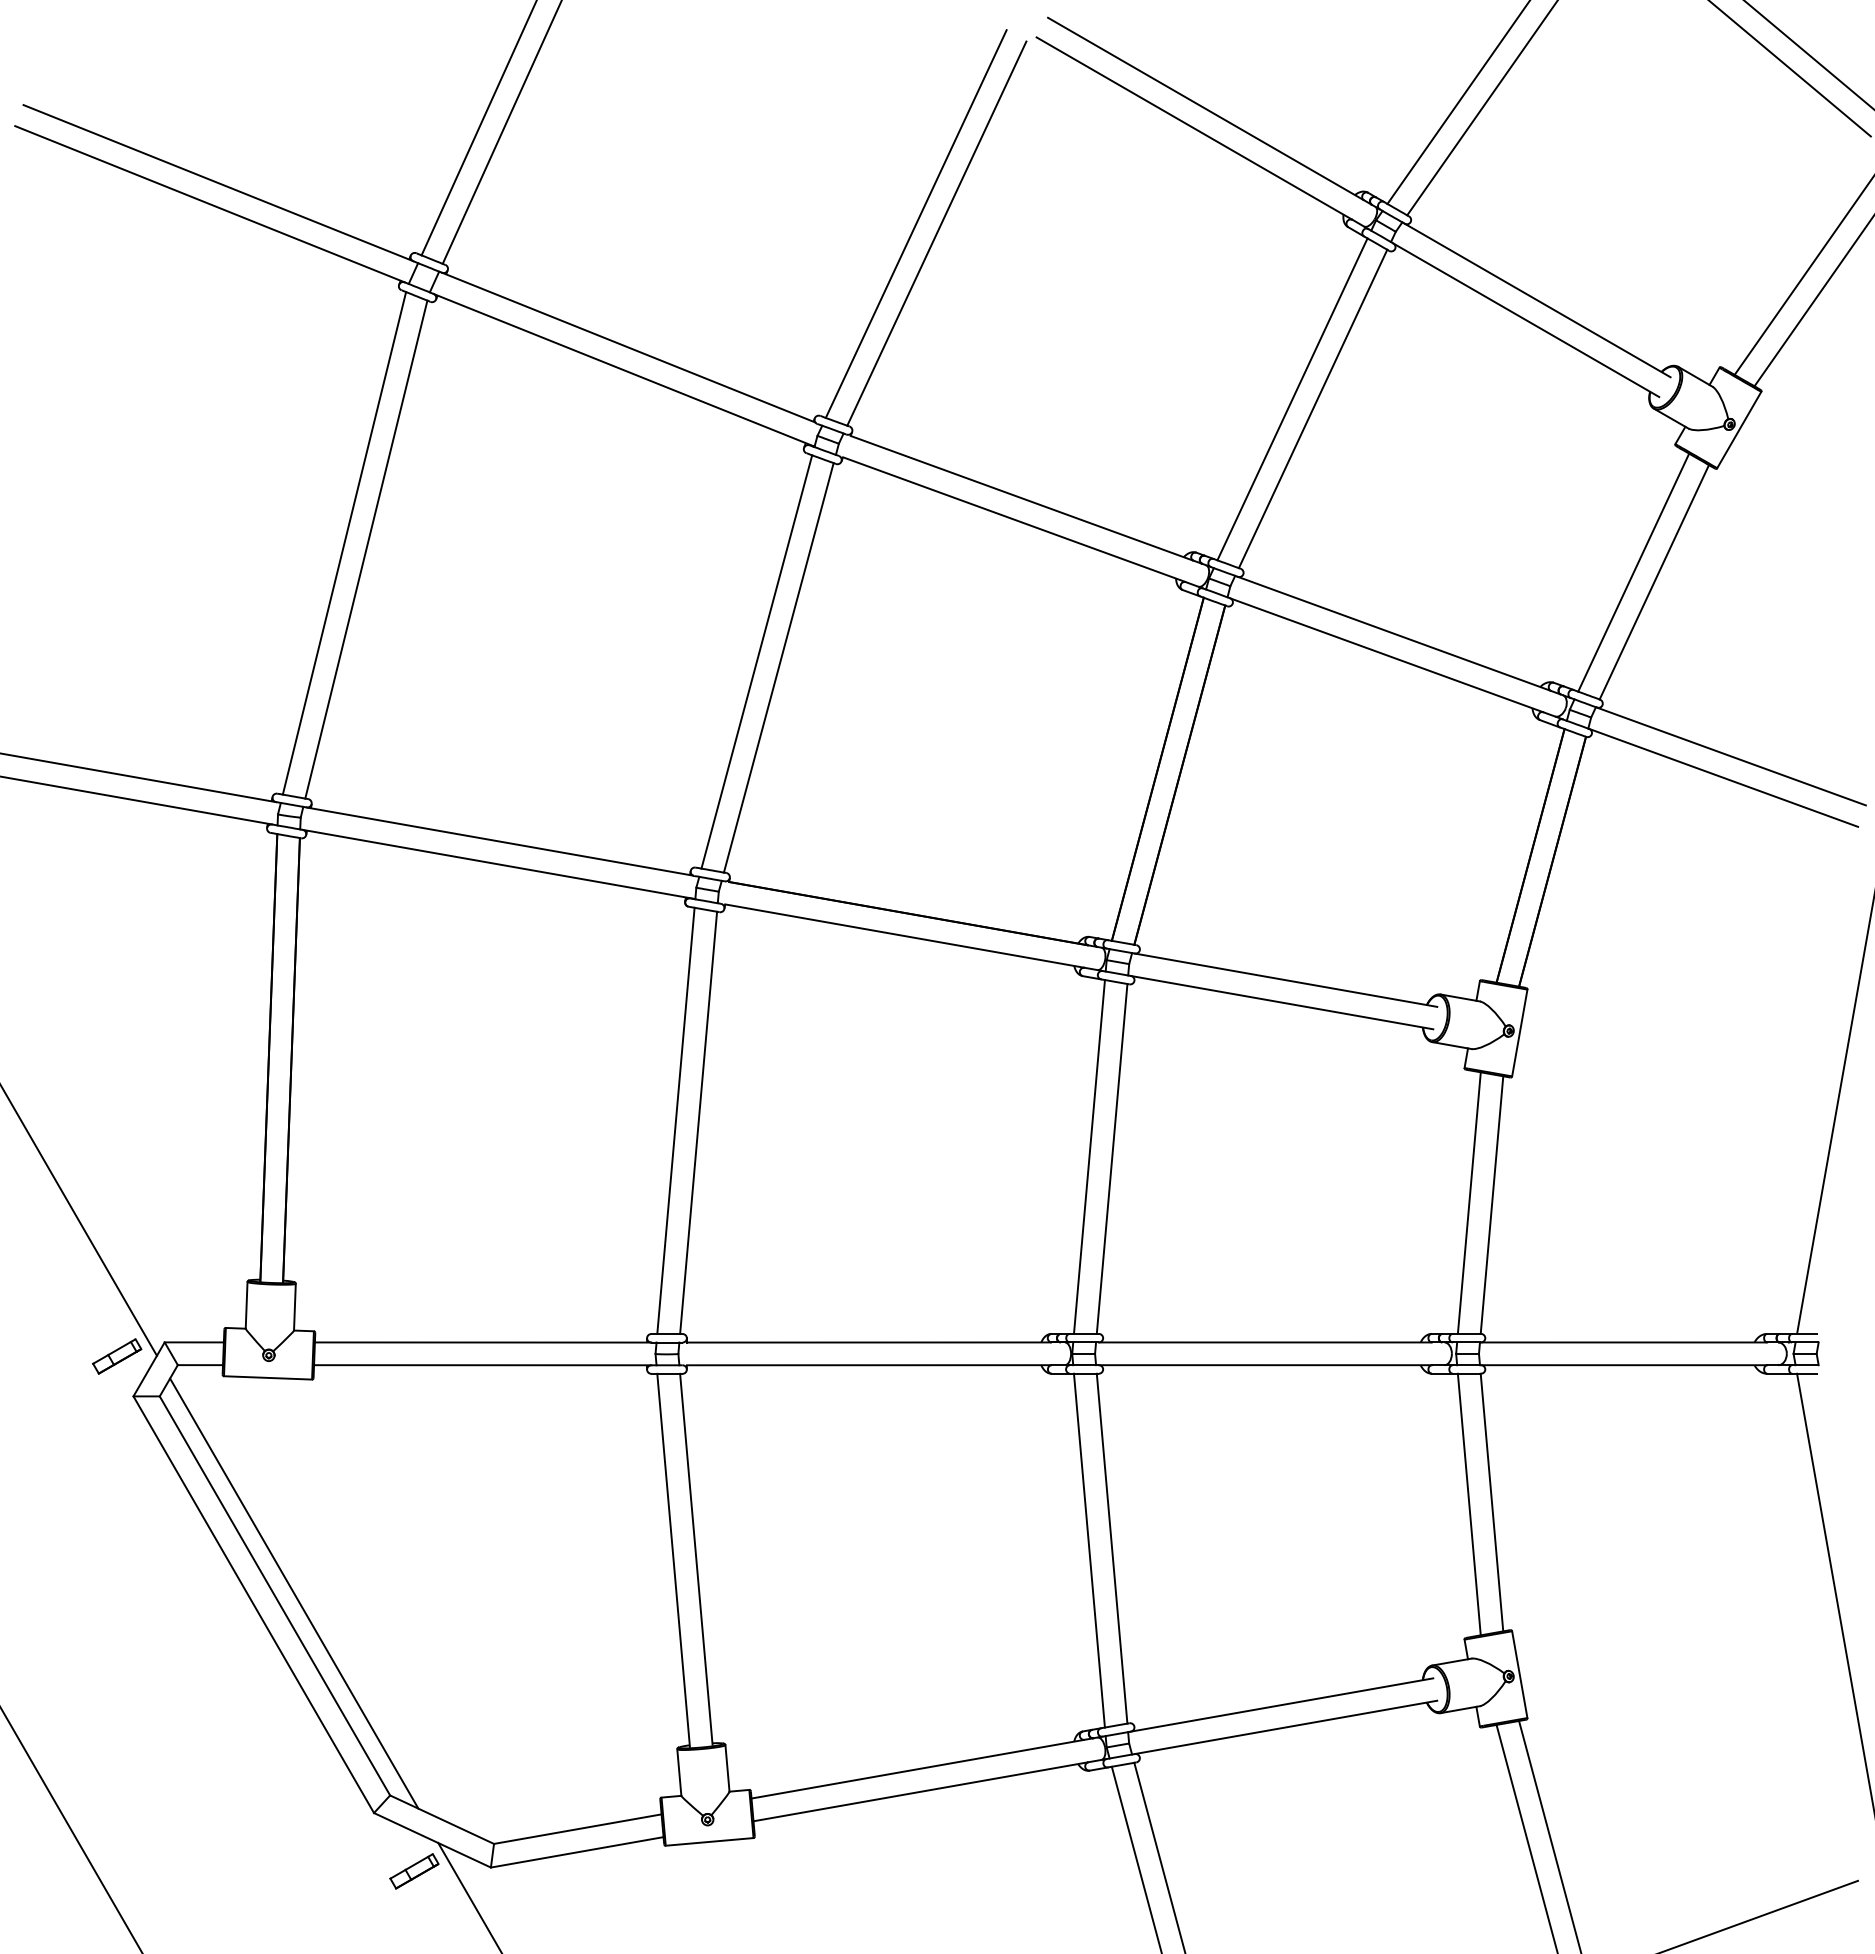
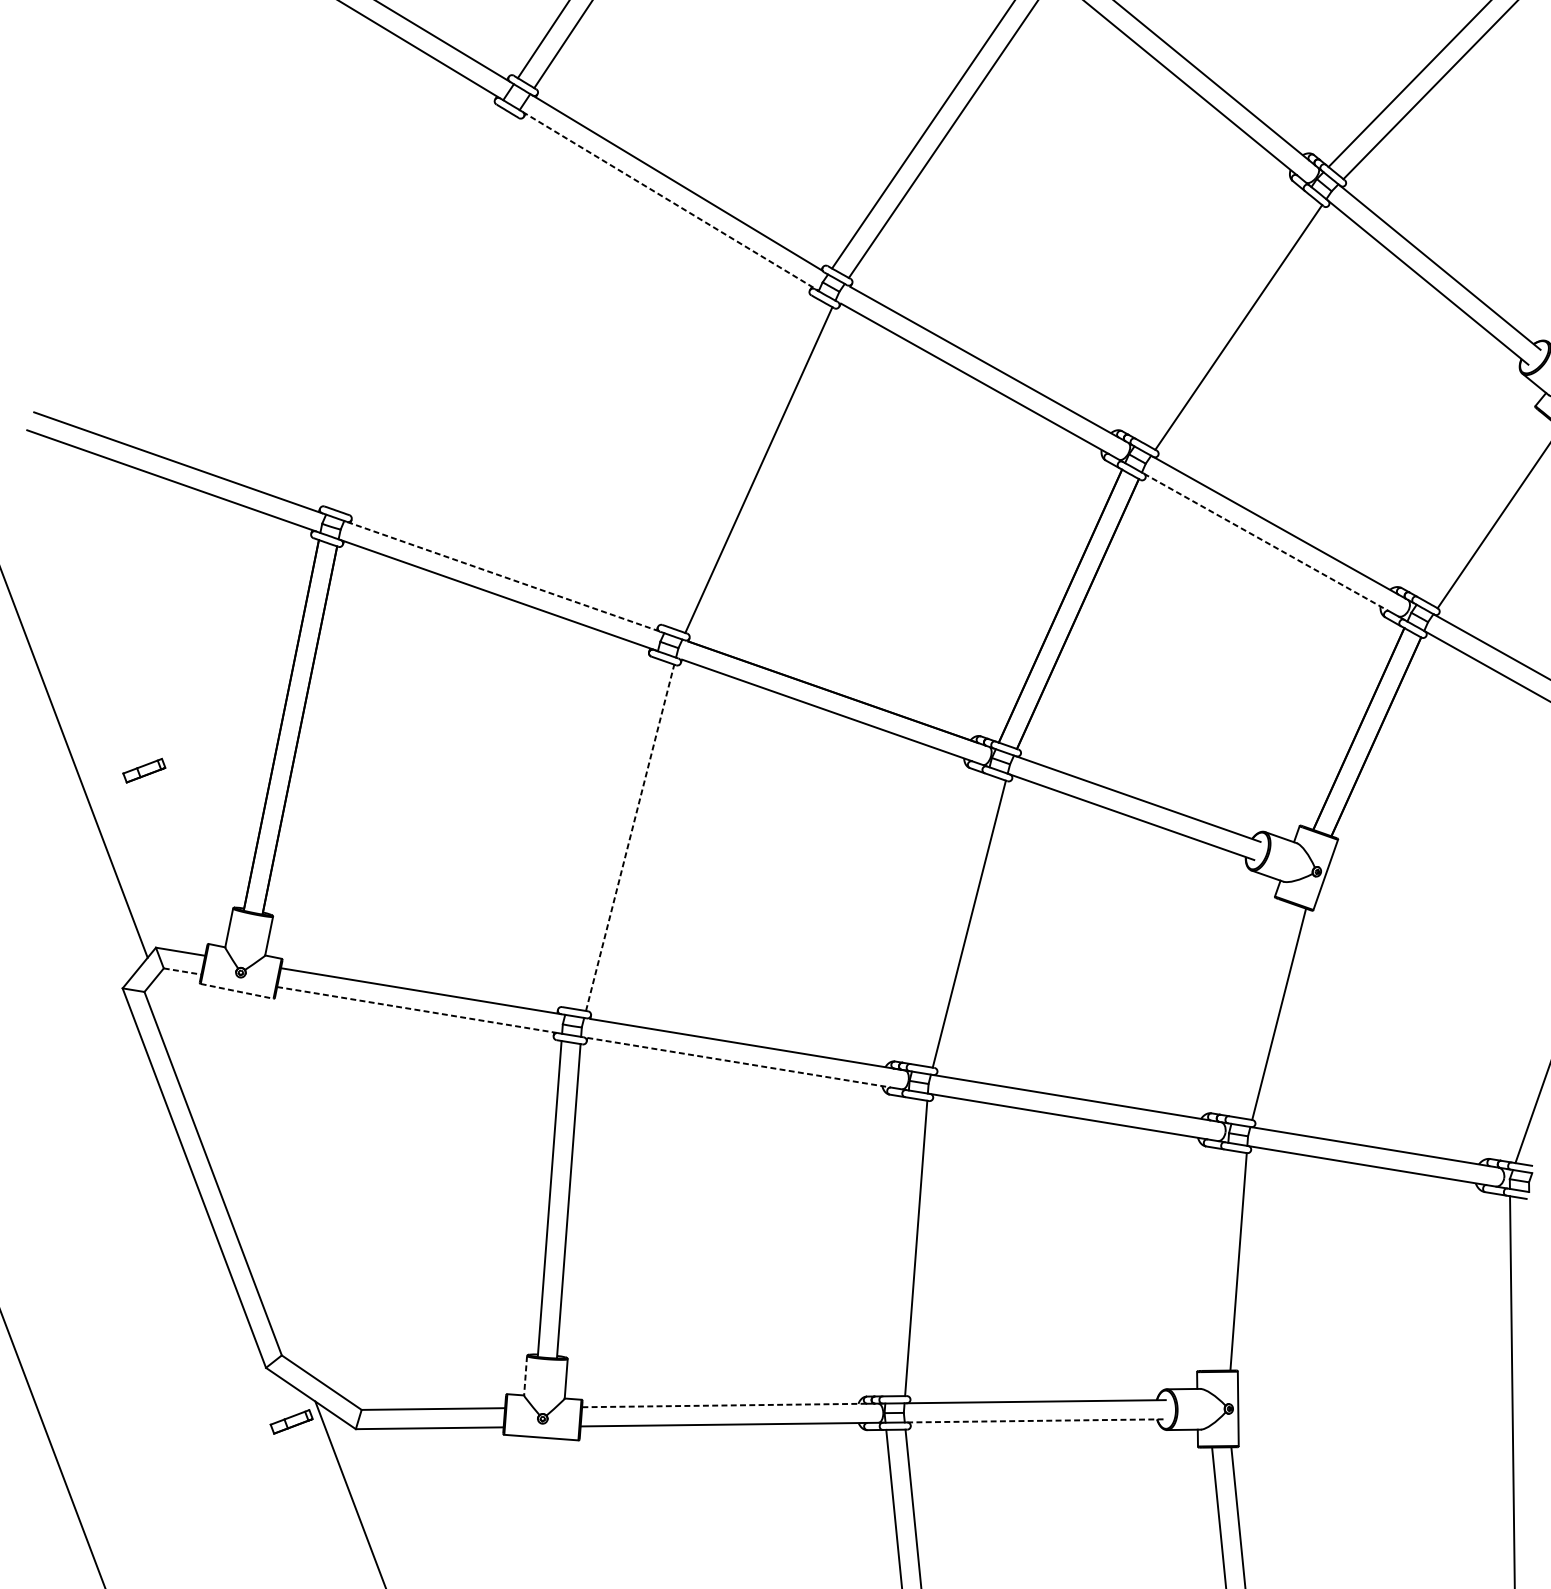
line: (624, 370) -> (671, 201), solid -> dashed
line: (1292, 399) -> (1222, 316), removed
line: (344, 543) -> (414, 307), removed
line: (366, 549) -> (431, 315), removed
line: (1633, 572) -> (1483, 507), removed
line: (1386, 655) -> (1266, 542), solid -> dashed
line: (756, 661) -> (741, 461), removed
line: (499, 841) -> (502, 576), solid -> dashed
line: (675, 1120) -> (611, 832), removed
line: (698, 1122) -> (630, 837), solid -> dashed
line: (1088, 1156) -> (950, 918), removed
line: (1468, 1202) -> (1259, 1008), removed
part: (117, 1356) -> (144, 770), moved
line: (200, 1365) -> (182, 971), solid -> dashed
line: (482, 1365) -> (417, 1010), solid -> dashed
line: (869, 1365) -> (739, 1062), solid -> dashed
line: (268, 1377) -> (237, 991), solid -> dashed
line: (1468, 1504) -> (1218, 1260), removed
line: (1088, 1550) -> (896, 1246), removed
line: (294, 1593) -> (229, 1174), removed
line: (1286, 1727) -> (1036, 1421), solid -> dashed
line: (917, 1769) -> (724, 1405), solid -> dashed
line: (679, 1773) -> (525, 1376), solid -> dashed

